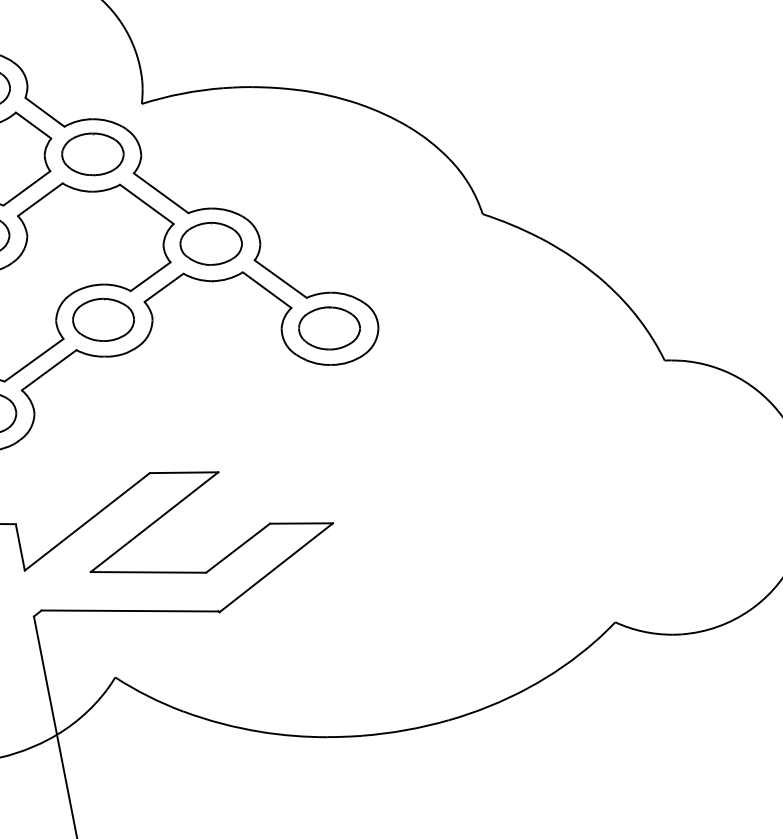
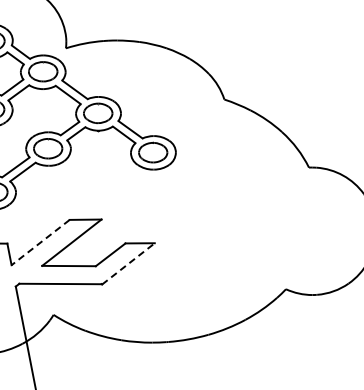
line: (87, 521) -> (40, 242), solid -> dashed
line: (276, 566) -> (128, 263), solid -> dashed

